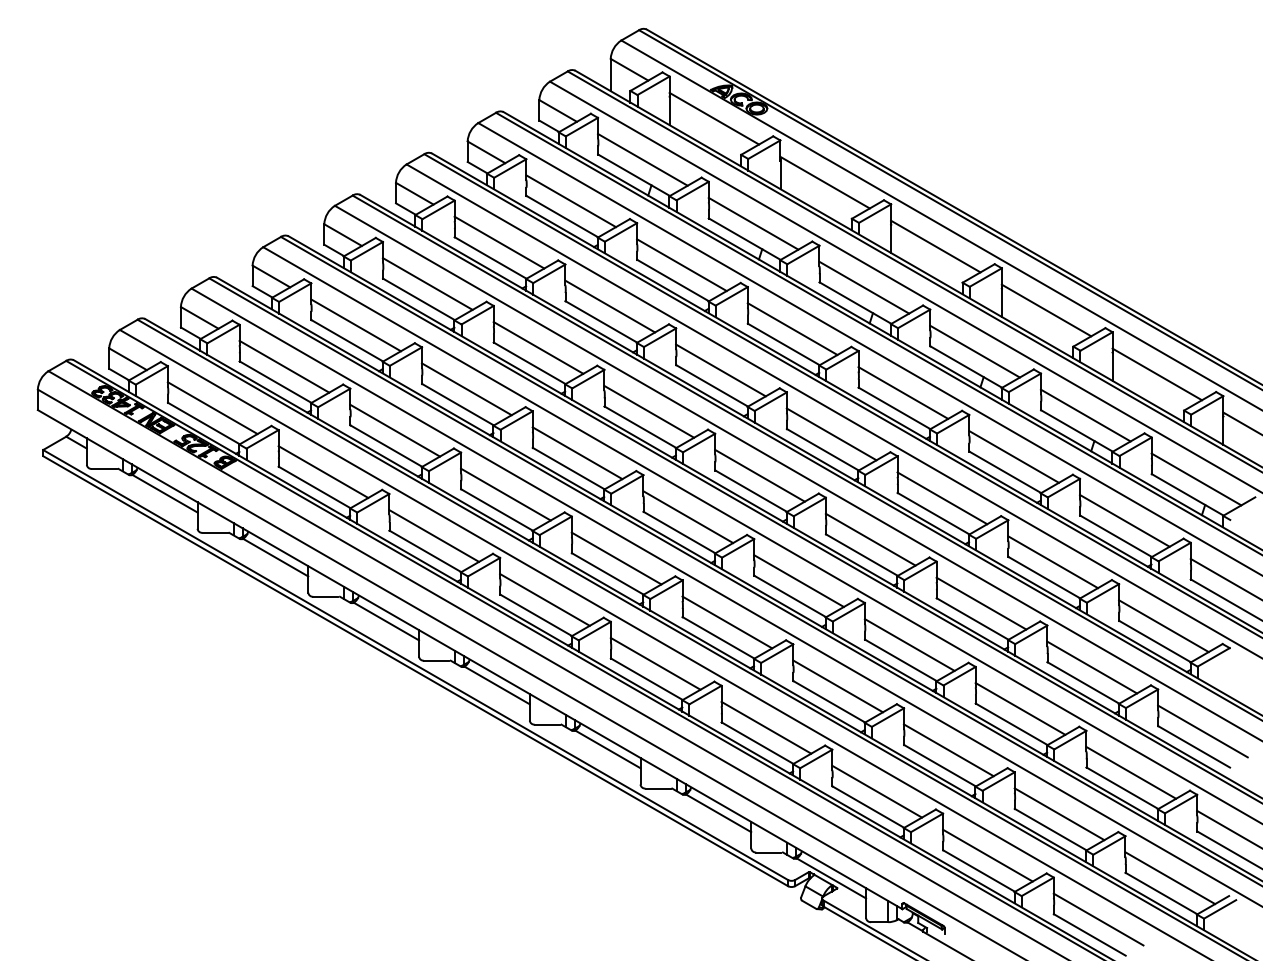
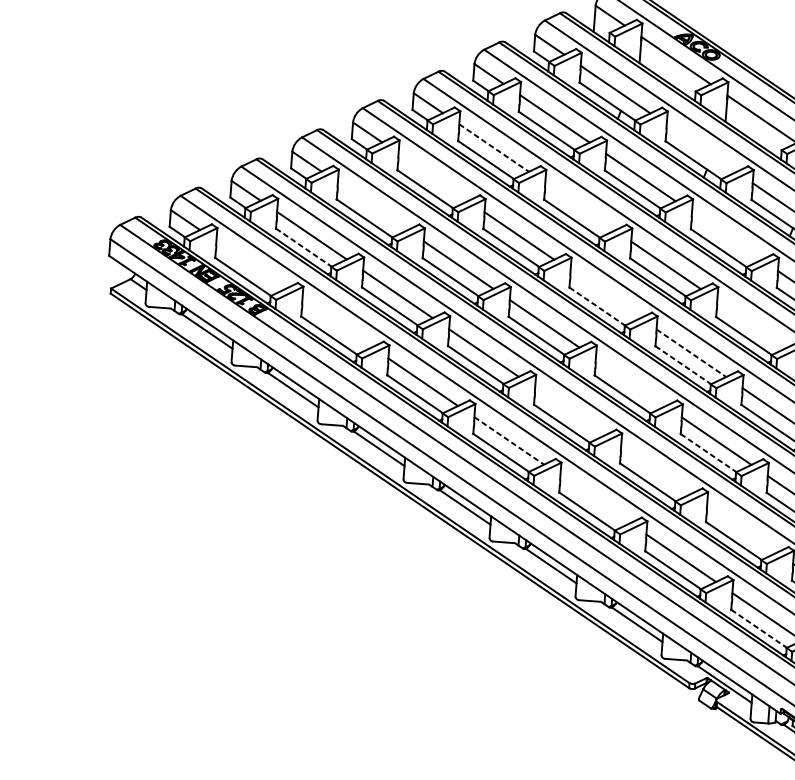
line: (753, 223) -> (701, 148), removed
line: (499, 242) -> (494, 147), solid -> dashed
line: (427, 283) -> (433, 176), removed
line: (610, 306) -> (580, 206), removed
line: (355, 325) -> (372, 206), removed
line: (792, 328) -> (726, 235), removed
line: (276, 382) -> (304, 248), solid -> dashed
line: (212, 408) -> (251, 265), removed
line: (649, 411) -> (605, 294), removed
line: (640, 427) -> (597, 306), solid -> dashed
line: (831, 434) -> (751, 324), removed
line: (323, 471) -> (337, 323), removed
line: (760, 475) -> (691, 353), solid -> dashed
line: (751, 491) -> (683, 365), solid -> dashed
line: (688, 517) -> (630, 382), removed
line: (616, 558) -> (569, 411), removed
line: (790, 596) -> (708, 453), solid -> dashed
line: (544, 599) -> (508, 440), solid -> dashed
line: (727, 622) -> (656, 470), removed
line: (655, 663) -> (595, 499), removed
line: (837, 686) -> (741, 529), removed
line: (868, 807) -> (759, 629), solid -> dashed

